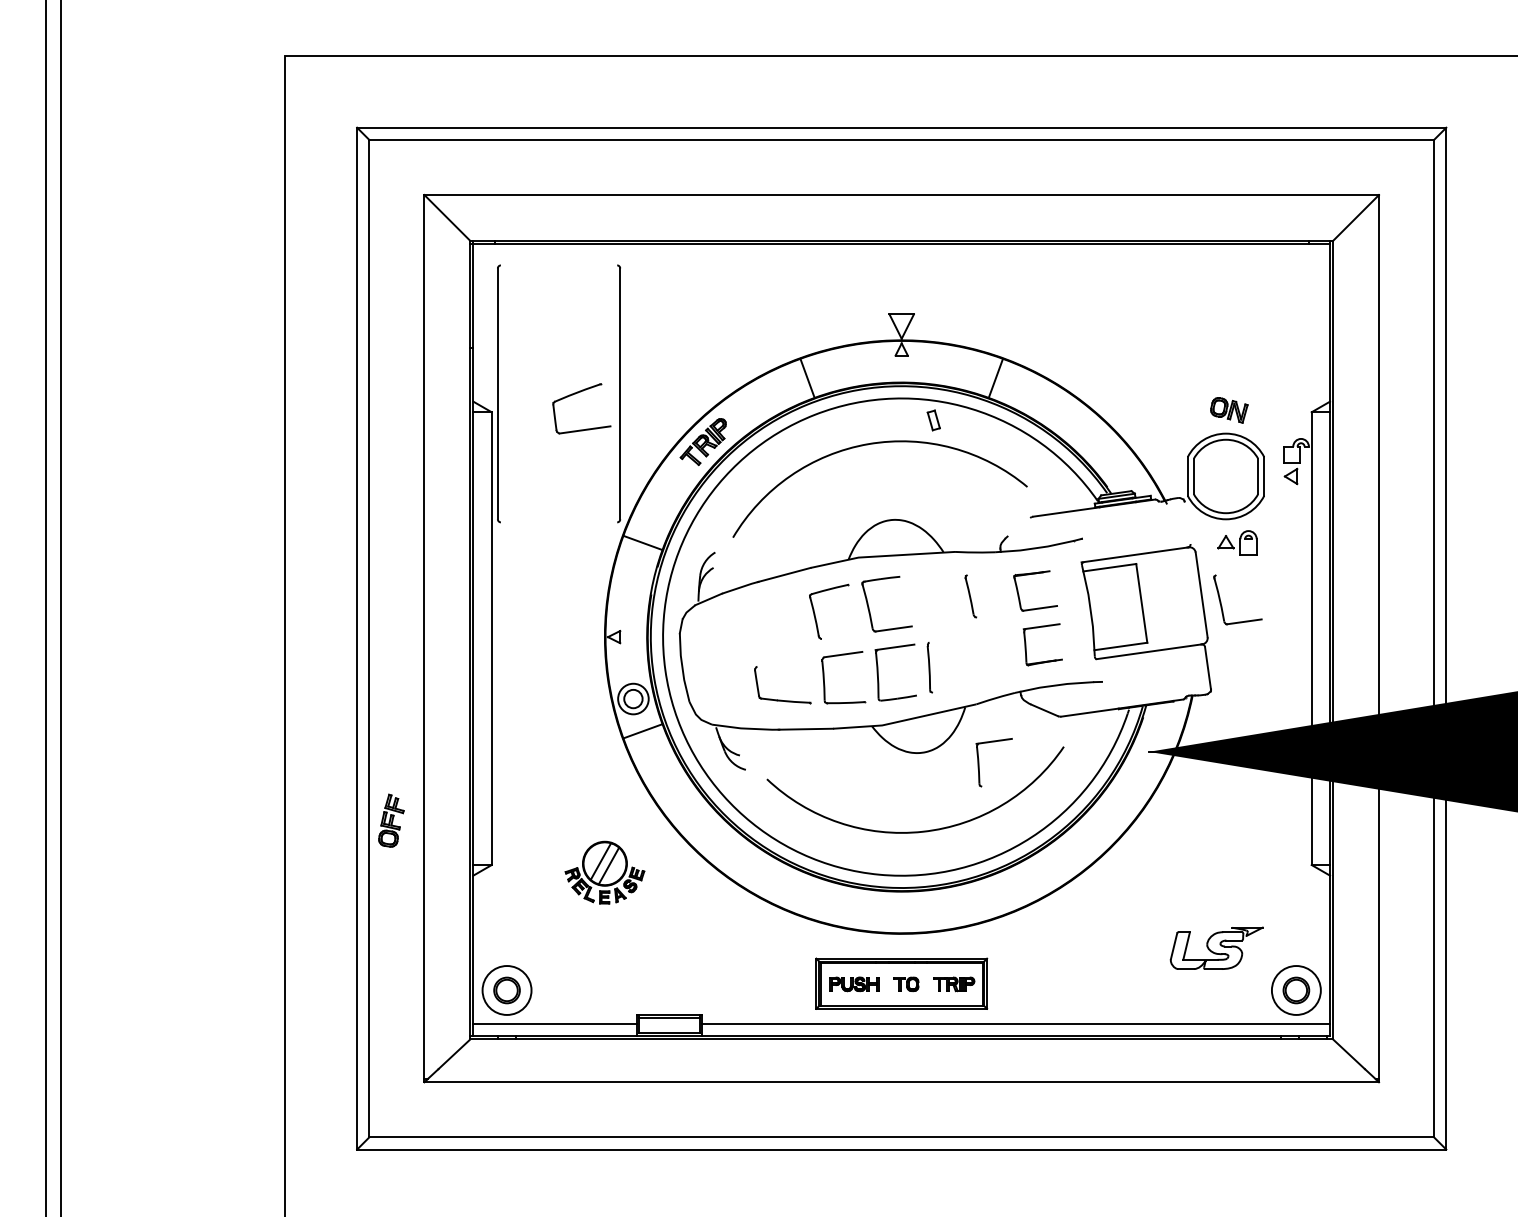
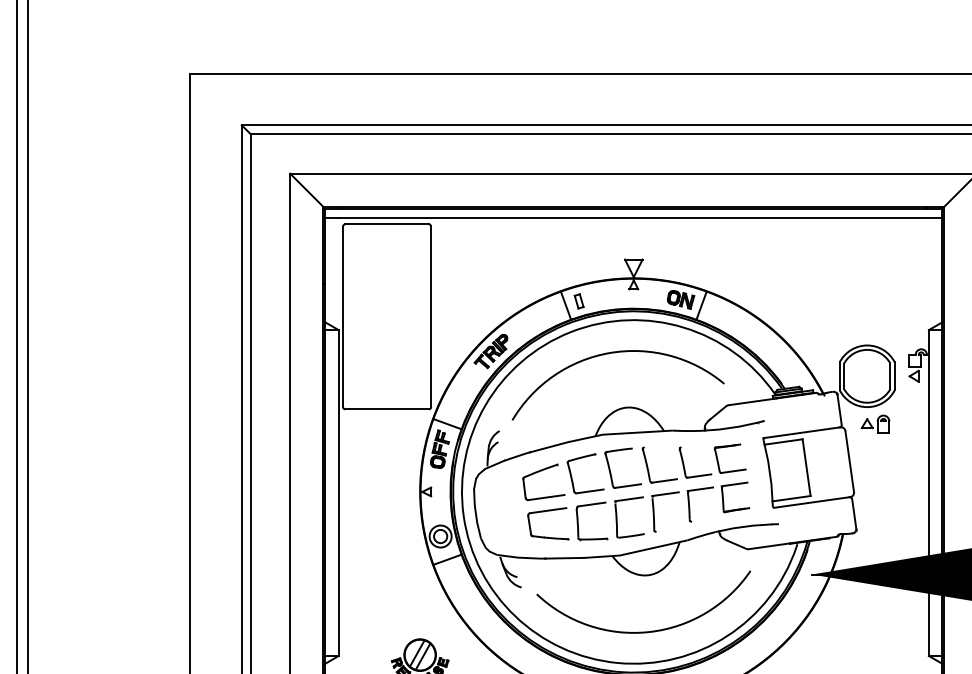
line: (901, 256) -> (633, 217), added
line: (558, 265) -> (386, 224), added
part: (575, 394) -> (539, 472), moved
part: (1229, 410) -> (681, 300), moved
part: (933, 420) -> (578, 301), moved
line: (558, 522) -> (386, 409), added
line: (1187, 522) -> (839, 409), added
line: (1018, 527) -> (717, 413), added
part: (1221, 601) -> (648, 466), moved
line: (992, 614) -> (699, 475), added
line: (840, 636) -> (589, 491), added
line: (945, 639) -> (665, 493), added
line: (782, 662) -> (547, 510), added
part: (979, 762) -> (689, 504), moved
part: (391, 820) -> (439, 449), moved

